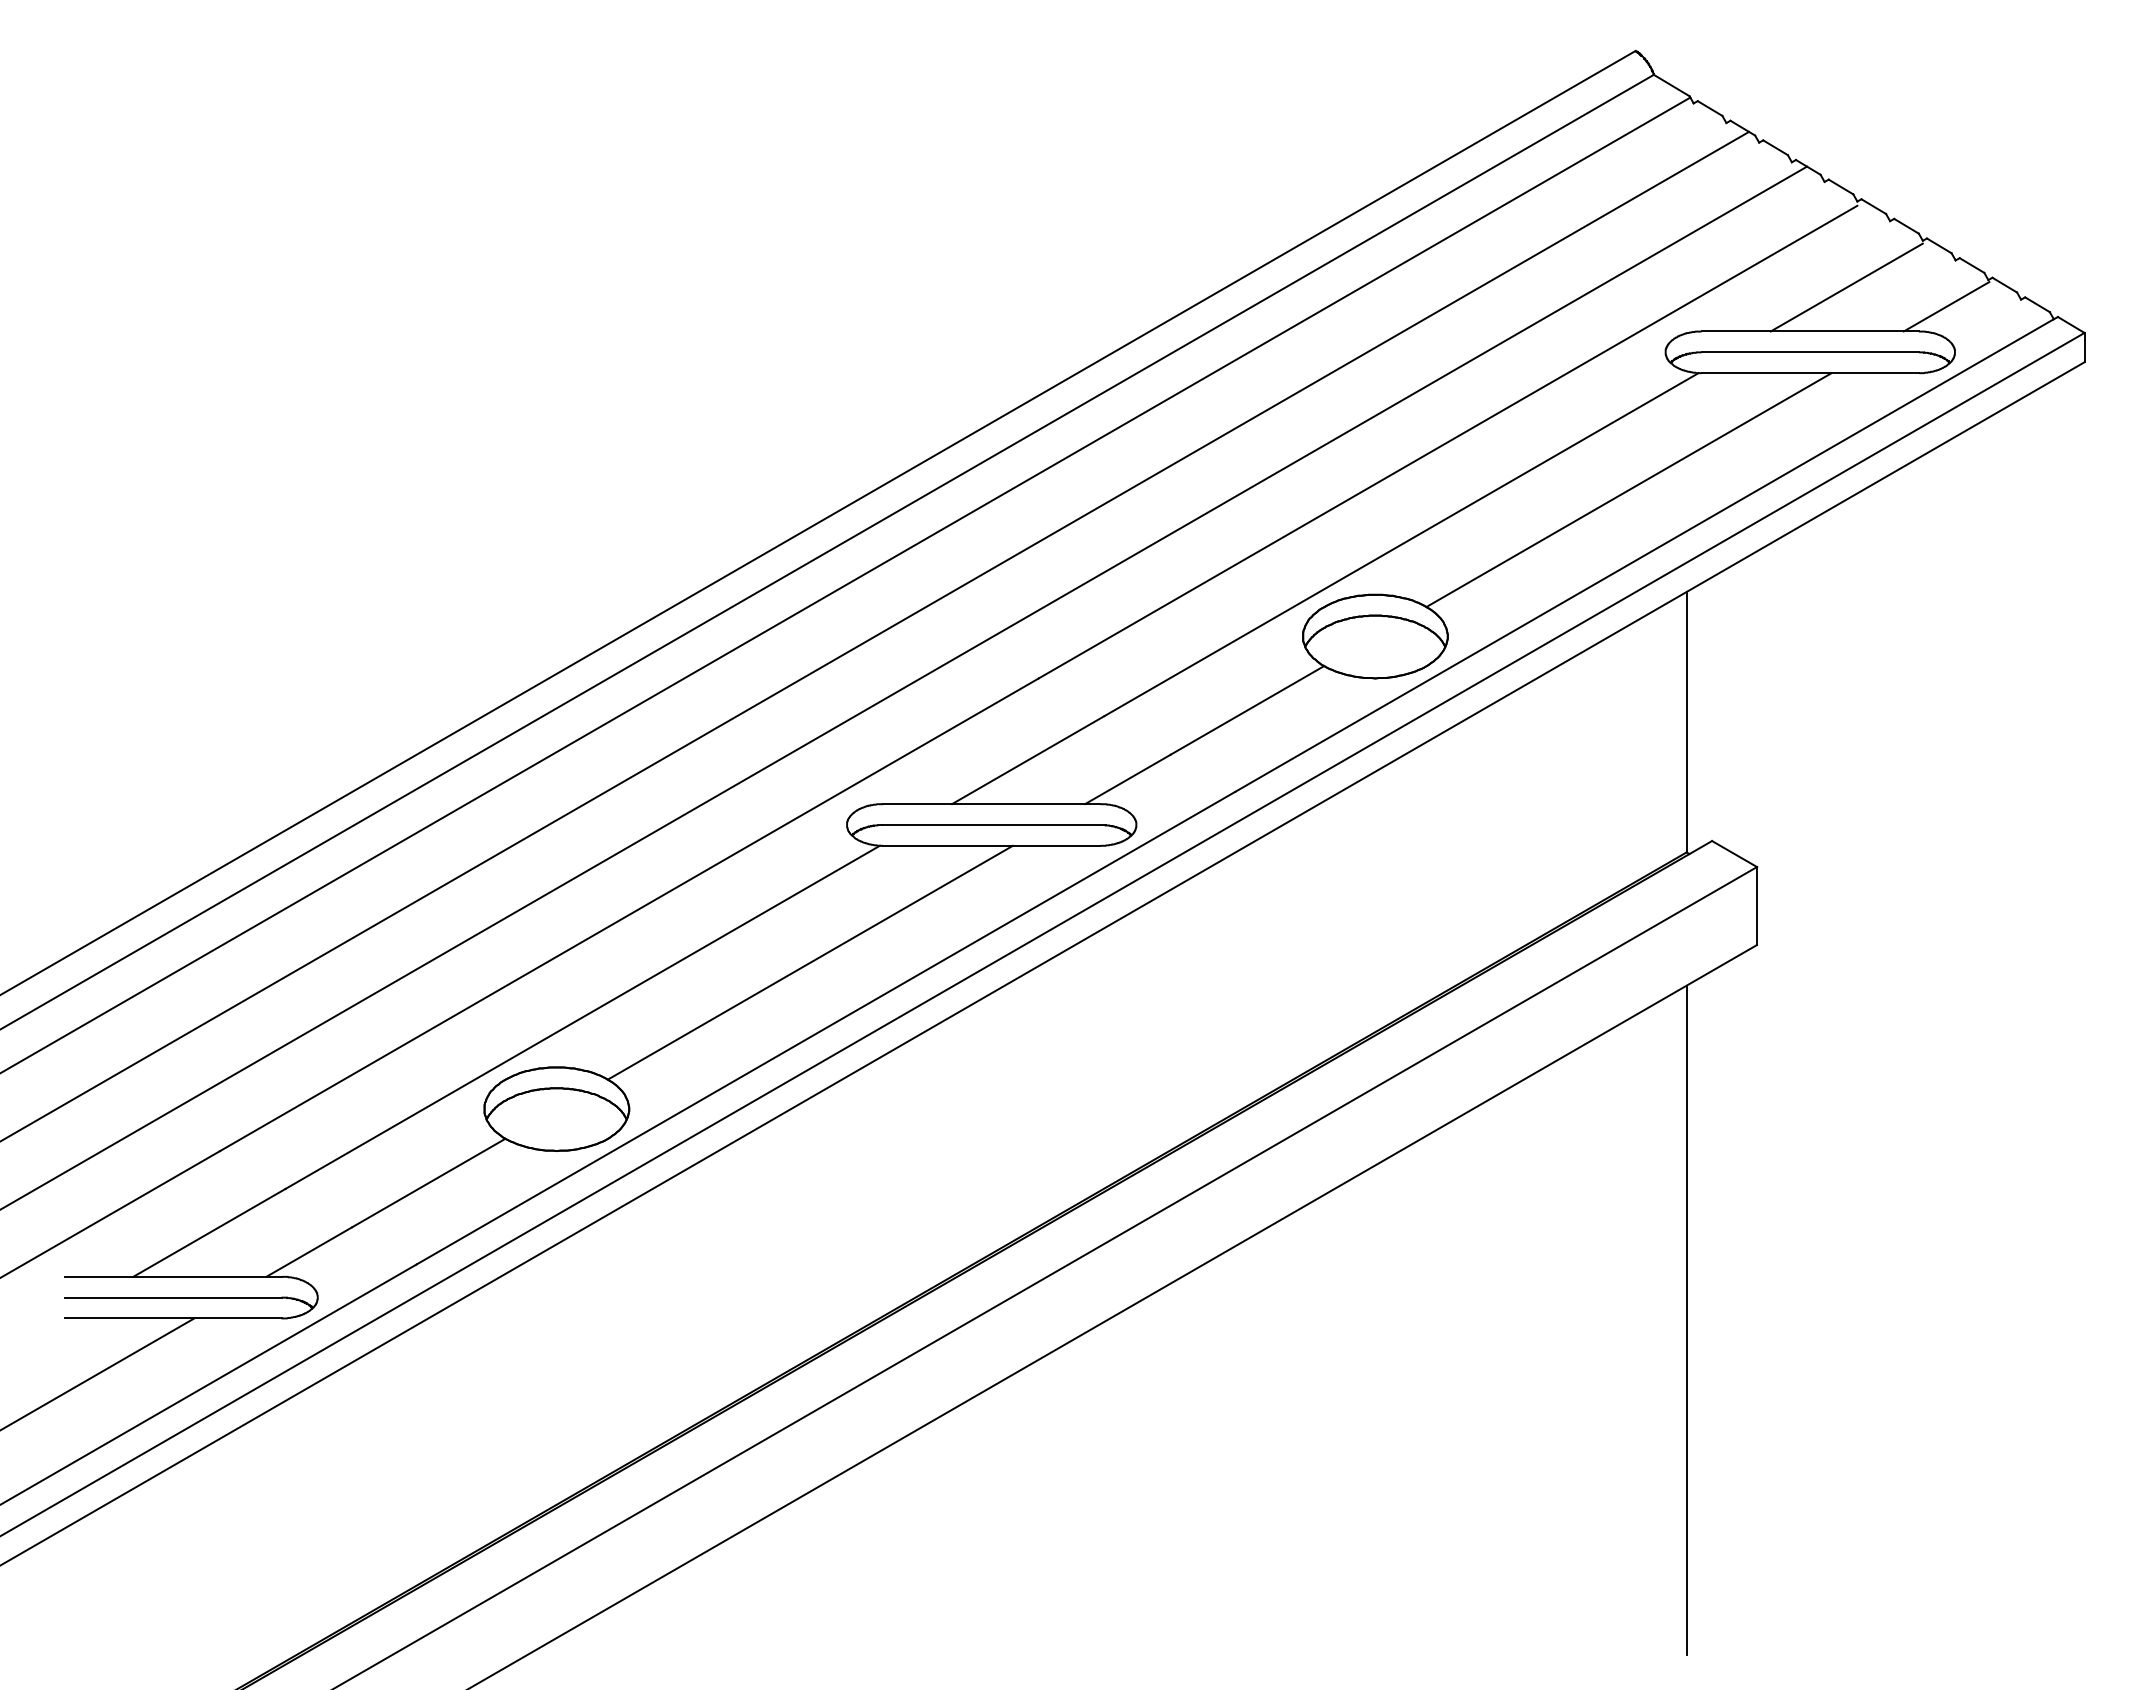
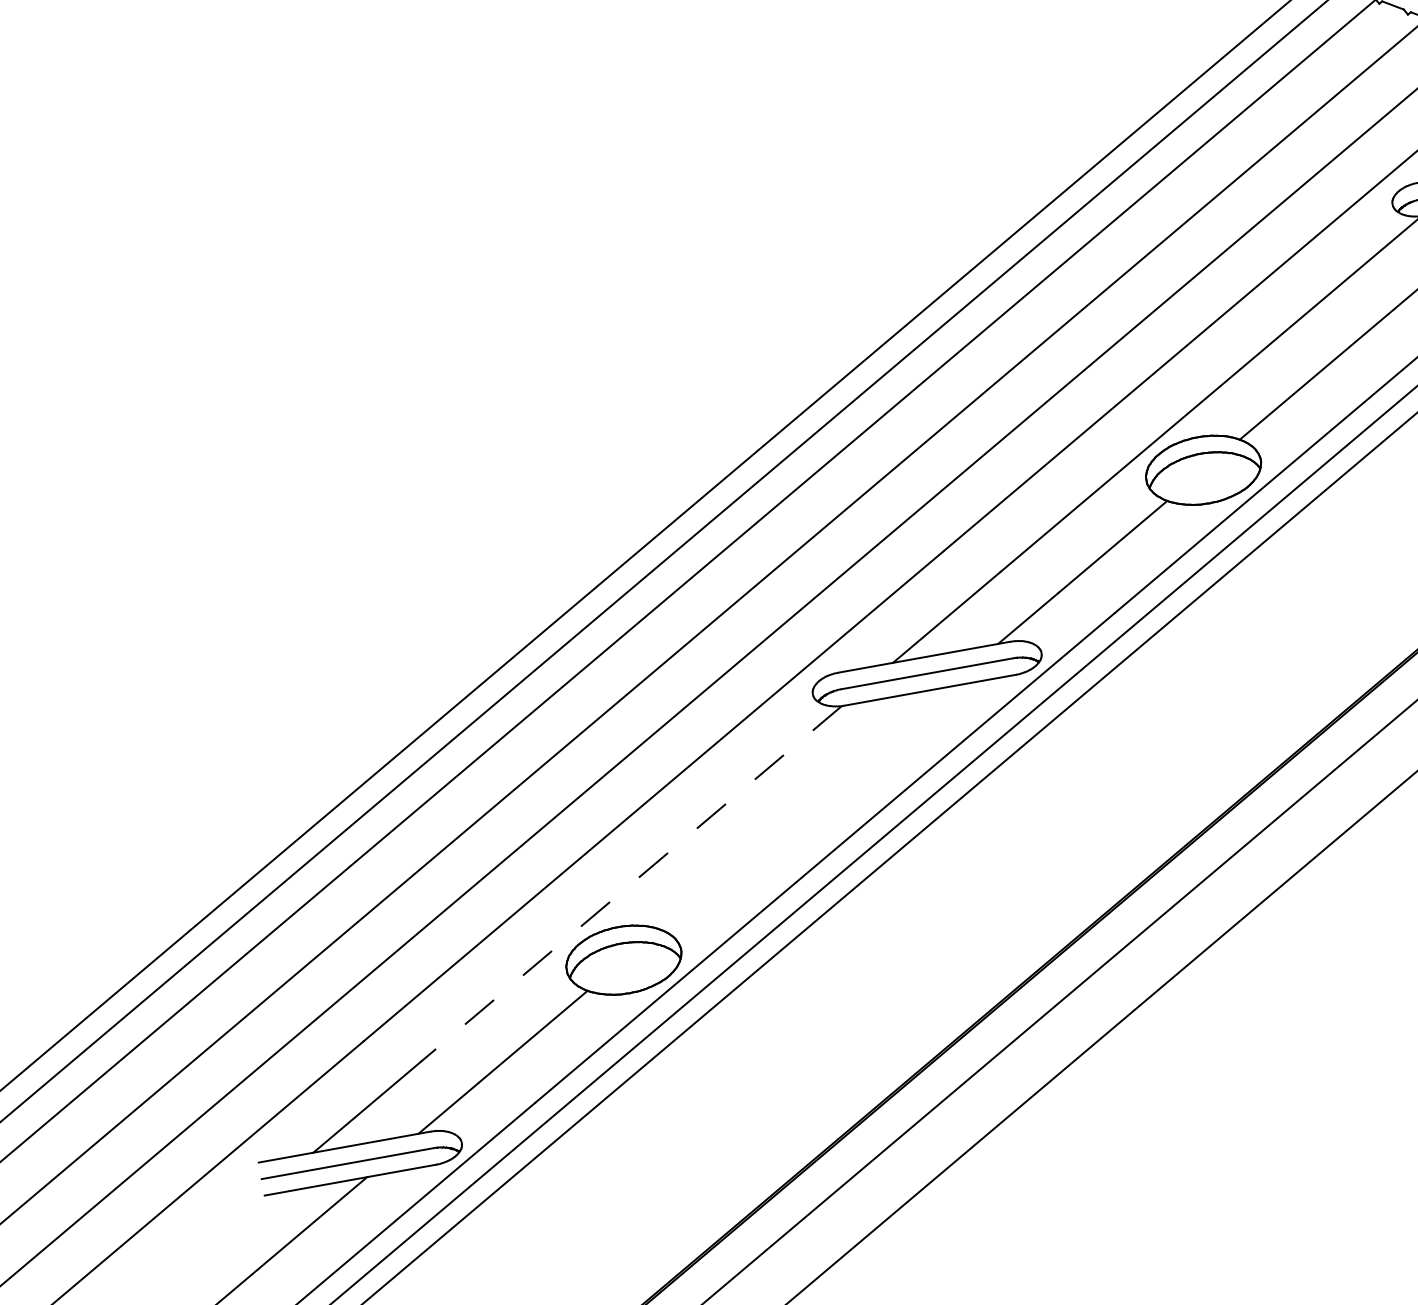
line: (809, 962) -> (802, 808), removed
line: (582, 1017) -> (631, 884), solid -> dashed

